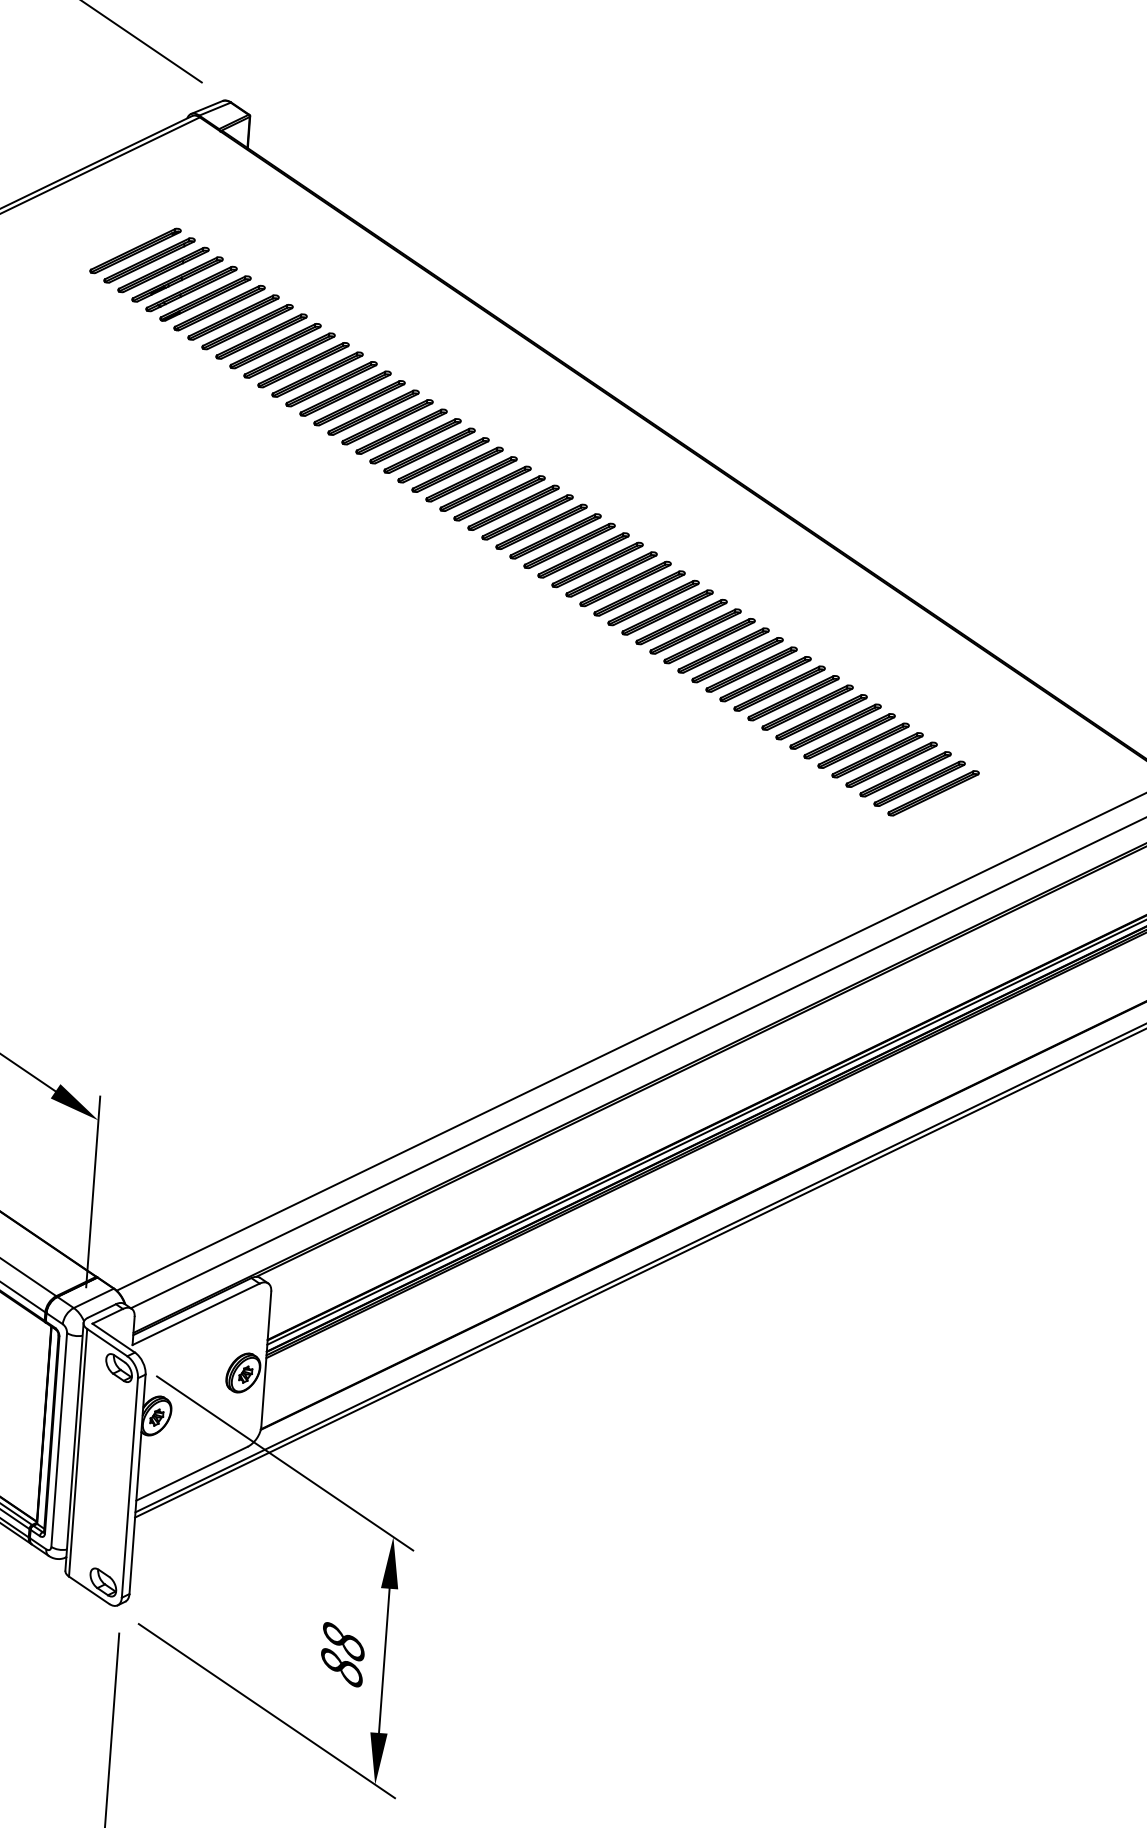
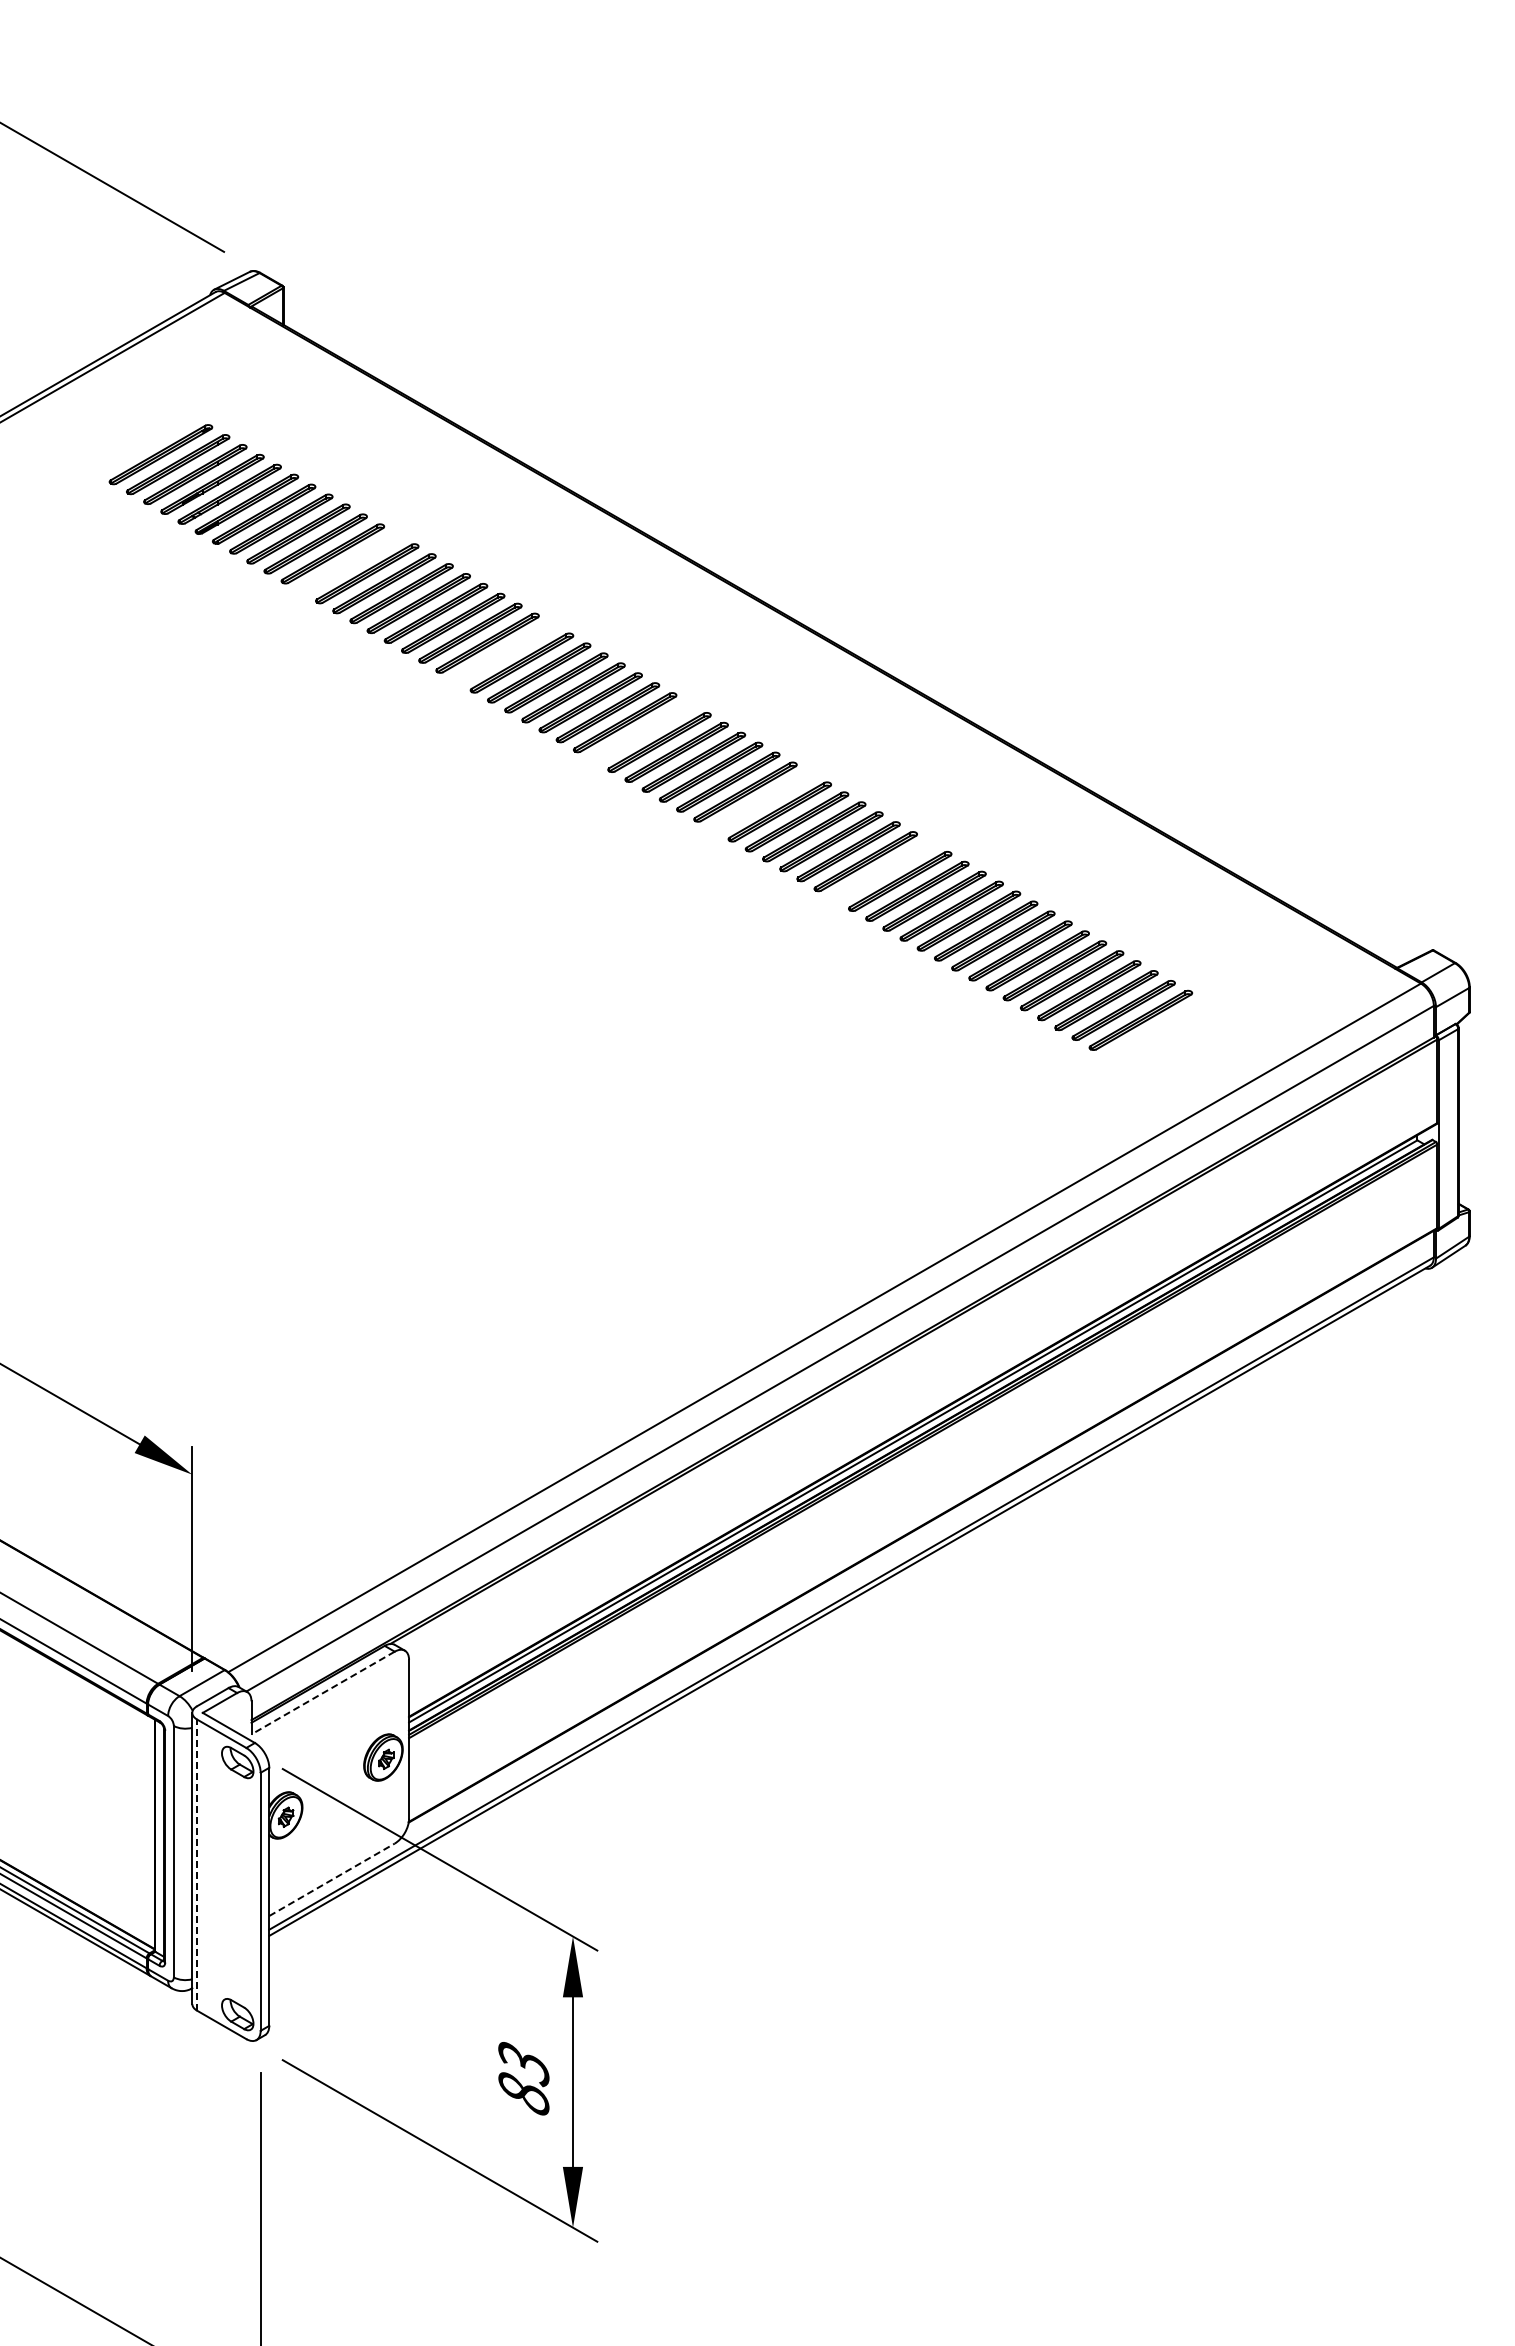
part: (289, 355) -> (349, 563), removed
part: (415, 440) -> (504, 652), removed
part: (527, 517) -> (642, 732), removed
part: (625, 583) -> (762, 801), removed
part: (723, 650) -> (882, 871), removed
line: (196, 1314) -> (323, 1693), solid -> dashed
line: (78, 1453) -> (197, 1865), solid -> dashed
line: (192, 1473) -> (332, 1879), solid -> dashed
text: (343, 1642) -> (523, 2064), 88 -> 83

